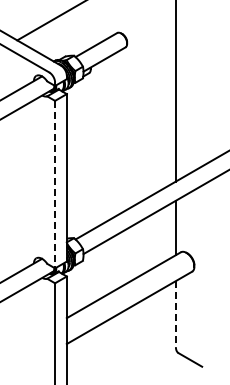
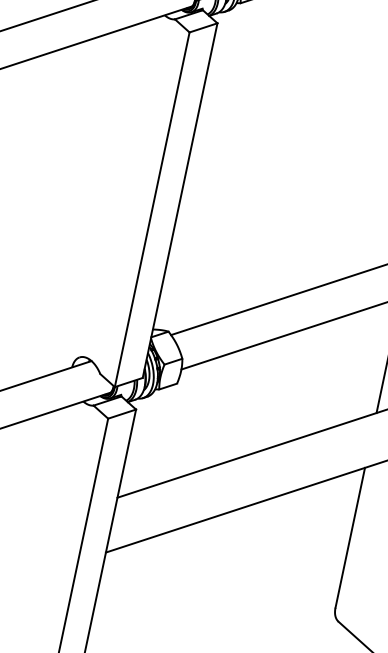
line: (55, 184) -> (153, 209), dashed -> solid
line: (175, 314) -> (349, 538), dashed -> solid

